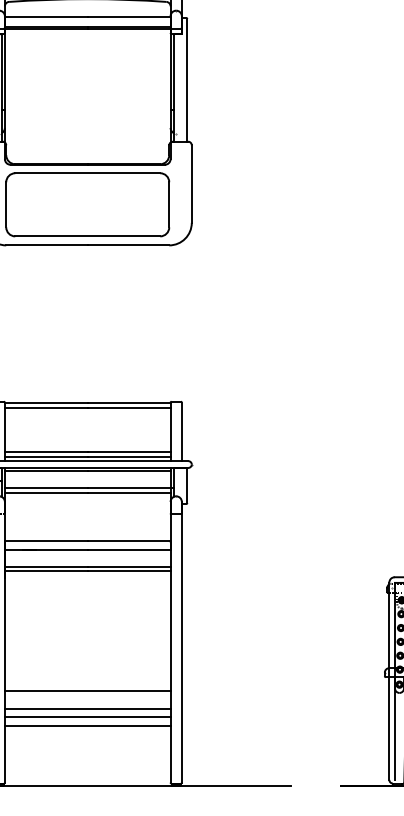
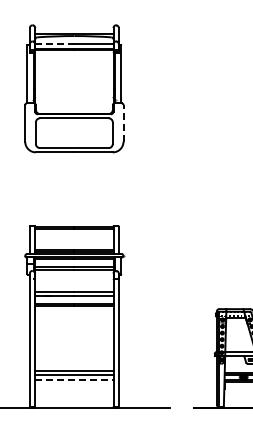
line: (45, 17) -> (54, 44), solid -> dashed
line: (191, 182) -> (123, 122), solid -> dashed
line: (88, 690) -> (74, 362), removed
line: (88, 726) -> (74, 379), solid -> dashed

